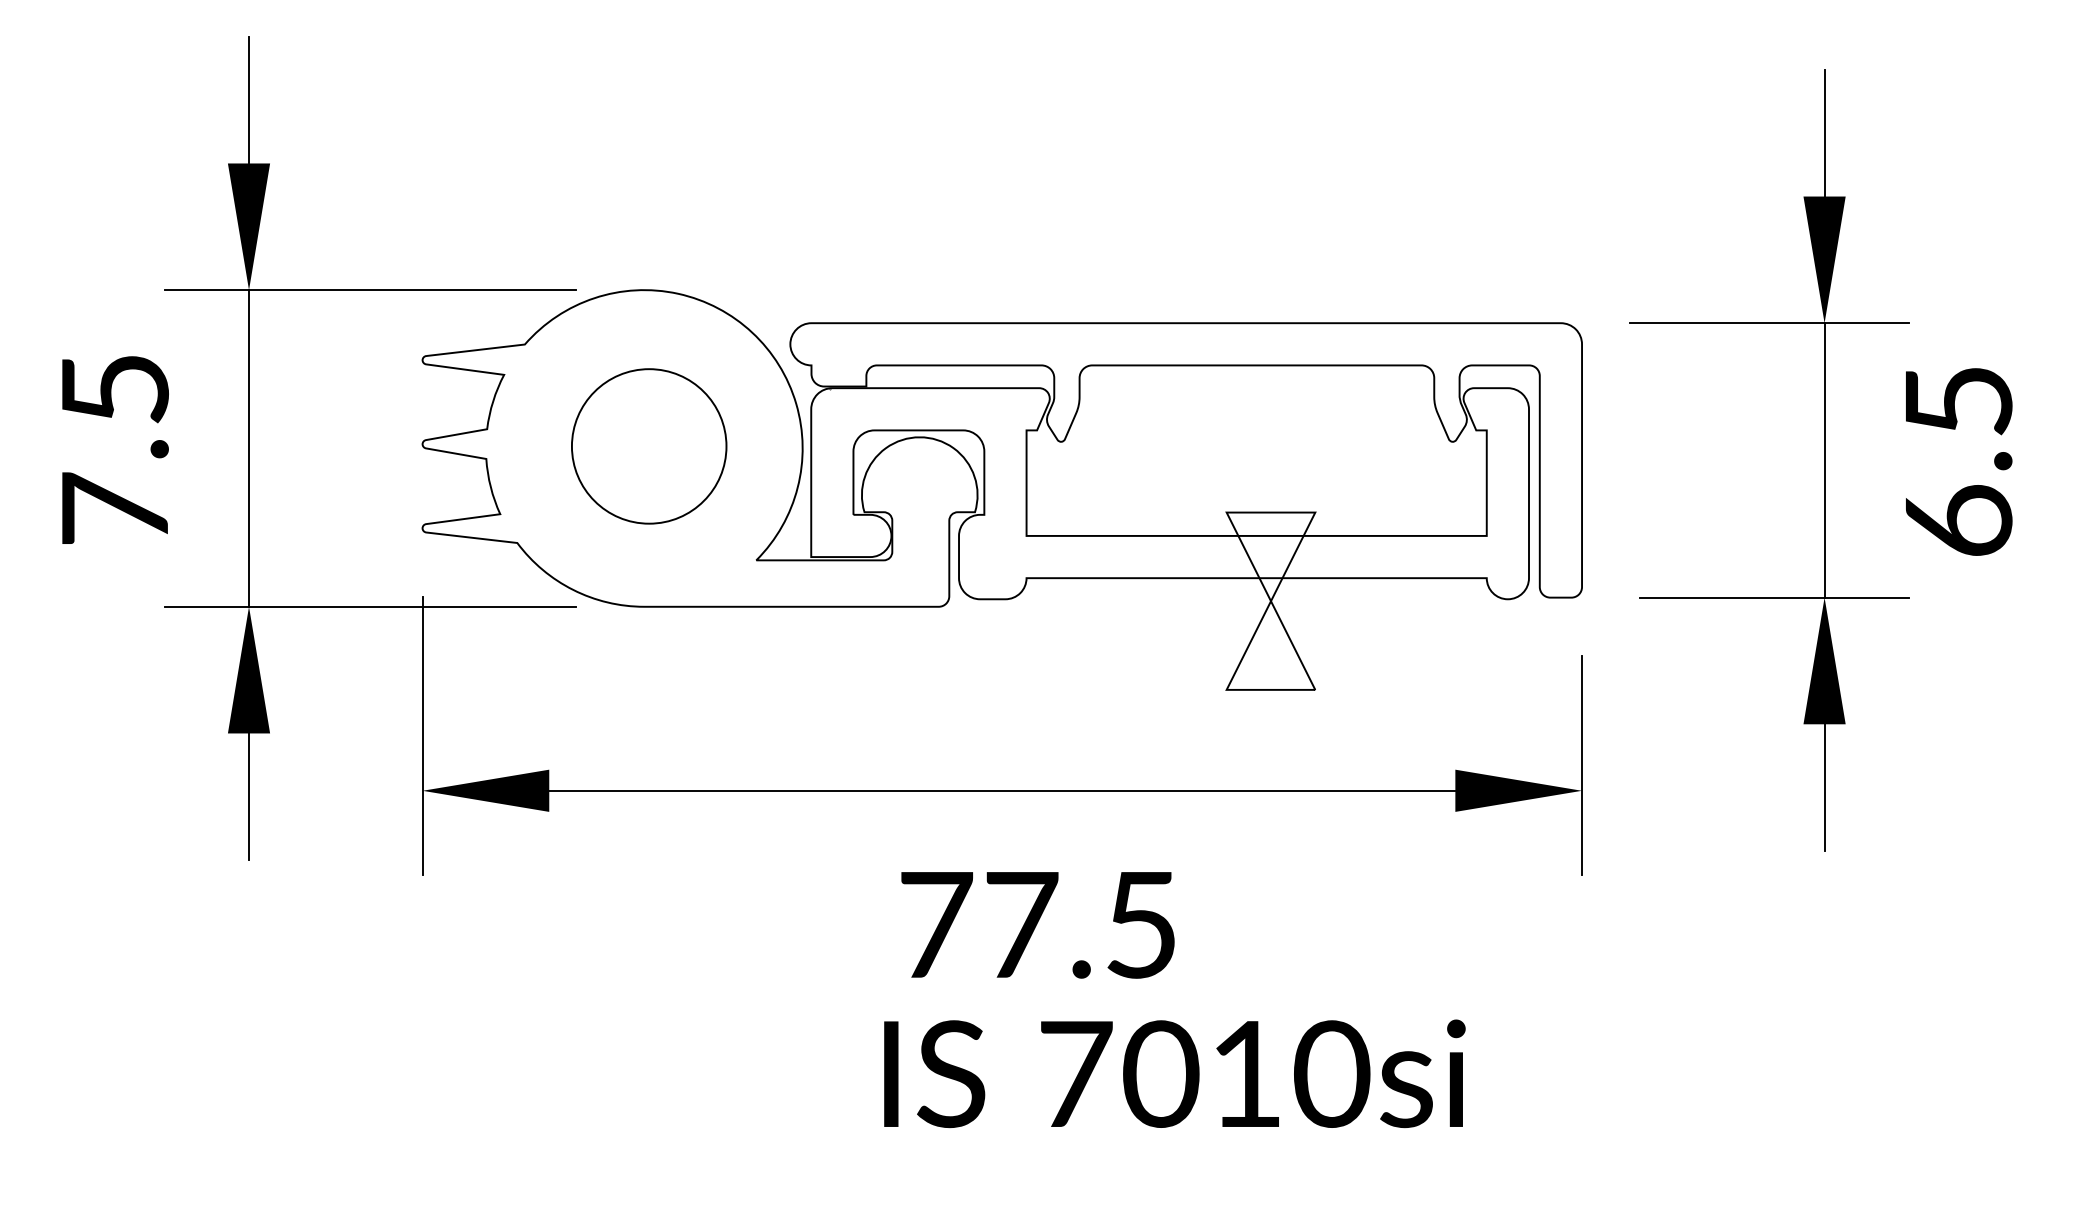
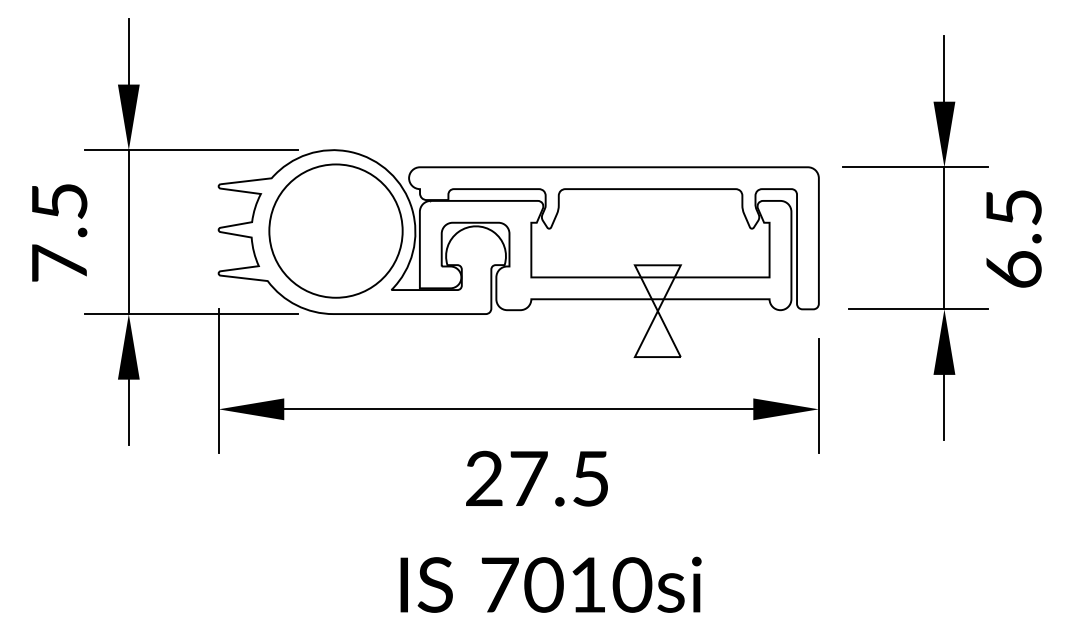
circle: (648, 445) -> (335, 230), size x1.67
text: (936, 922) -> (484, 477), 77.5 -> 27.5
text: (1173, 1073) -> (550, 584), moved

